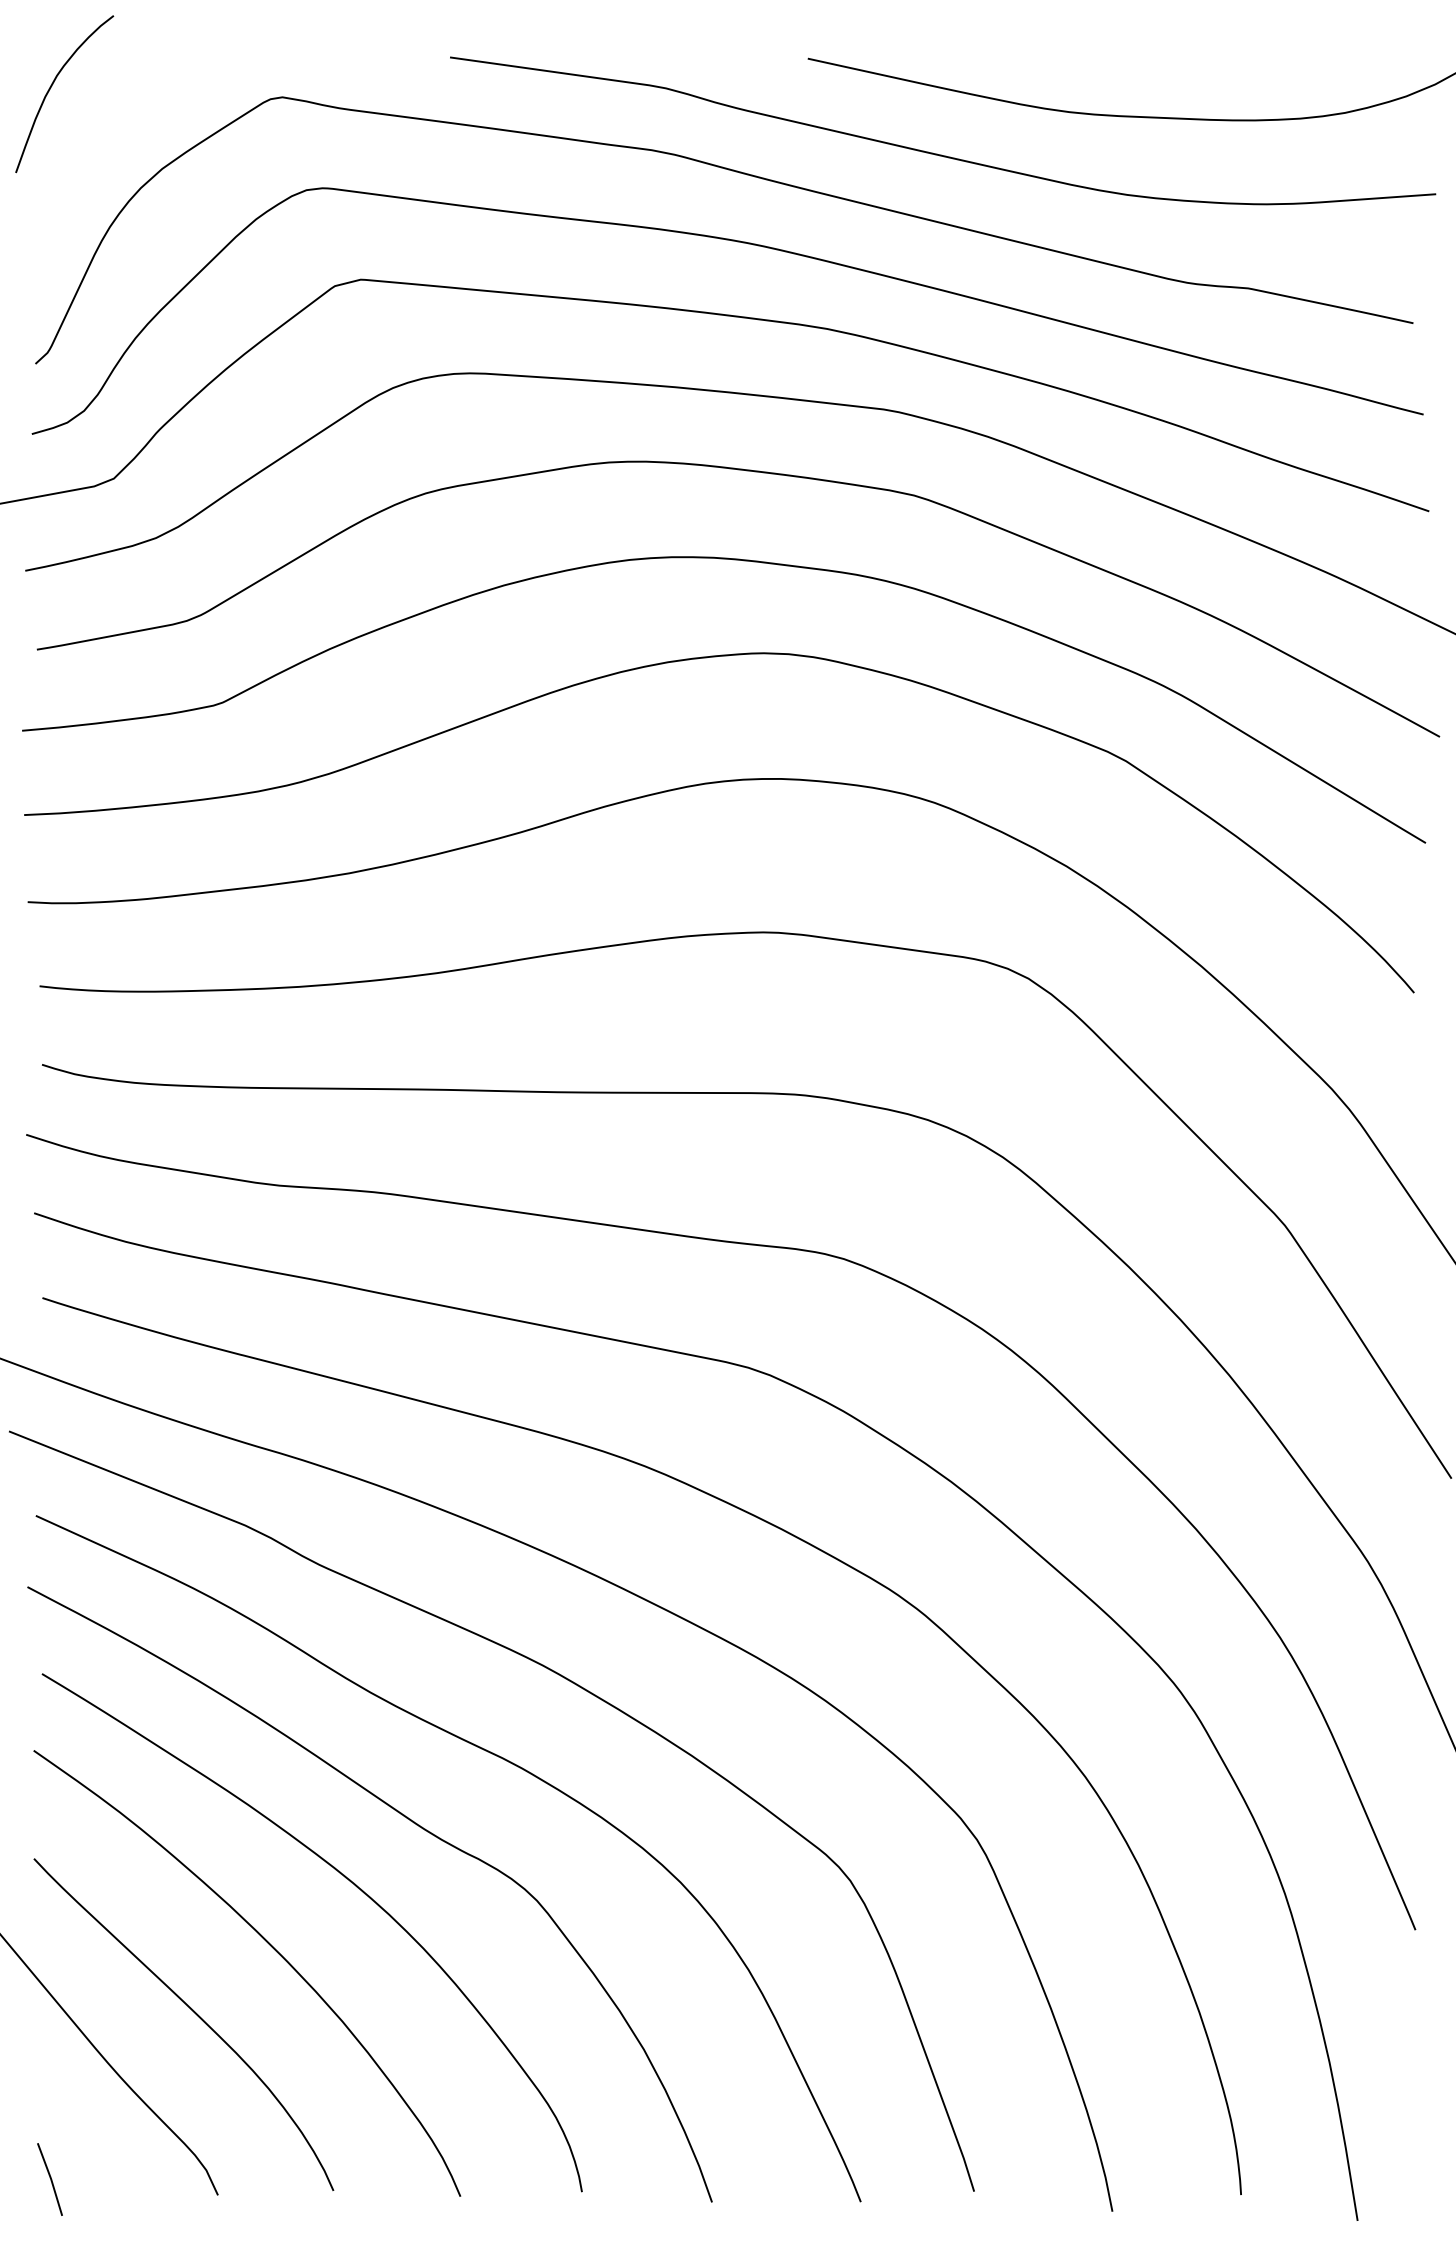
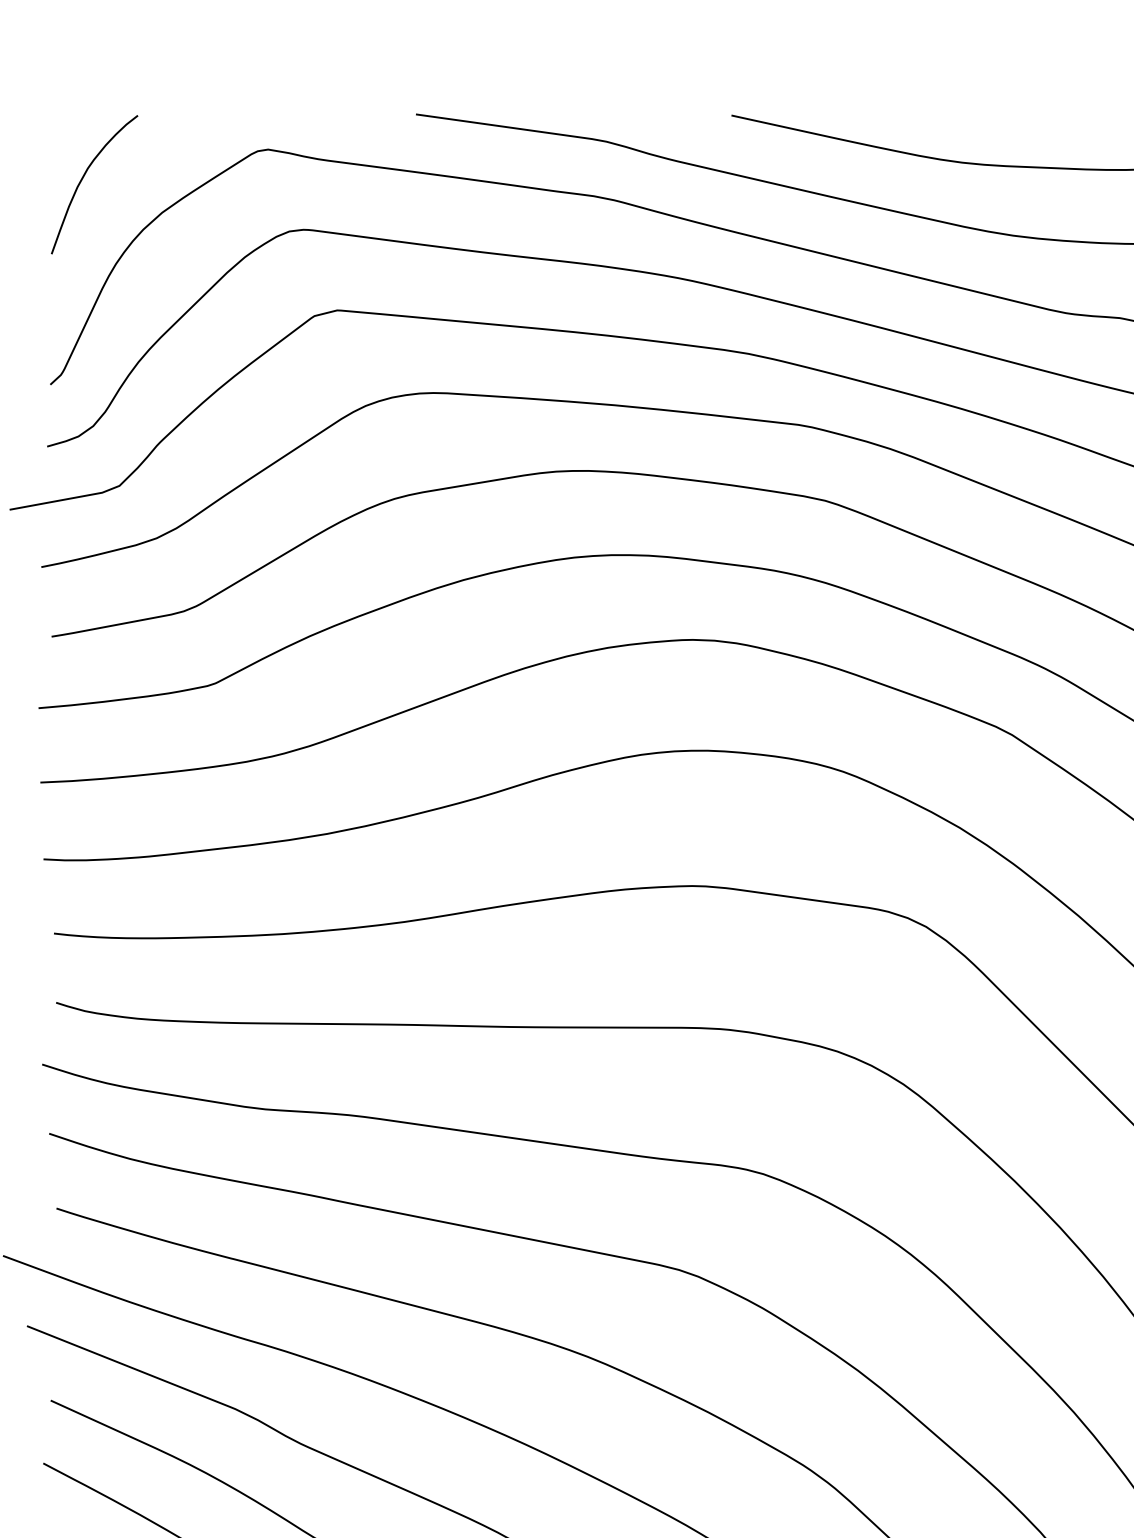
curve: (52, 86) -> (83, 177), moved

